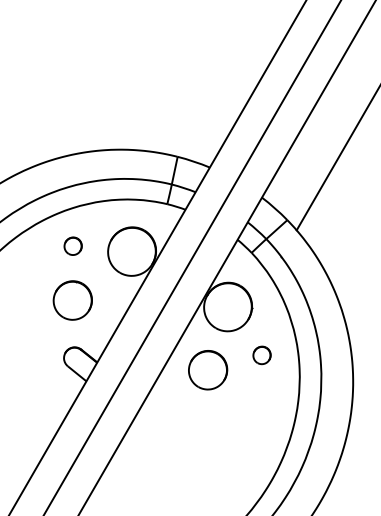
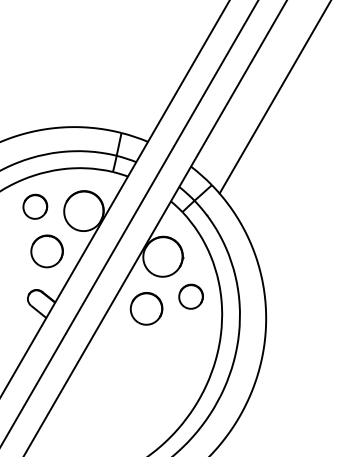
part: (73, 246) -> (35, 206), size x1.67
part: (72, 300) -> (46, 251), moved
part: (261, 355) -> (190, 296), size x1.67

